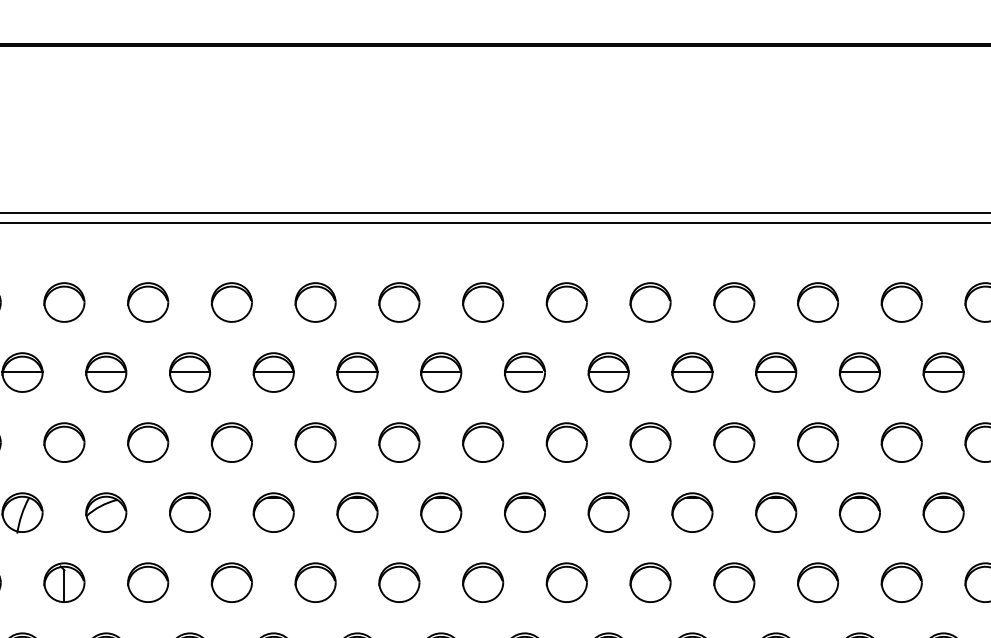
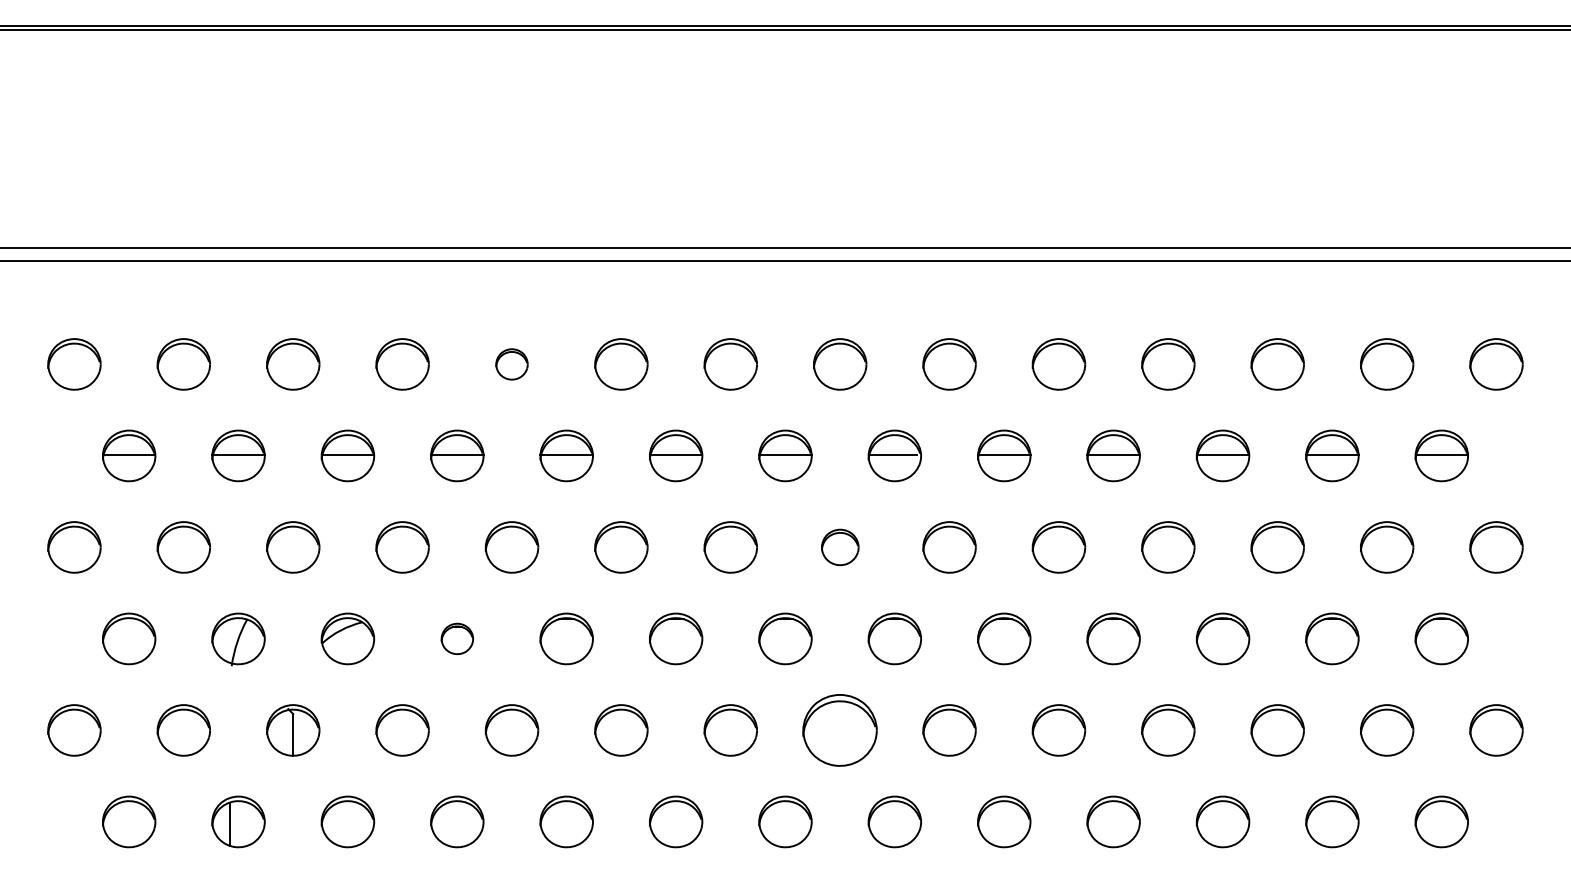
part: (231, 302) -> (511, 364), size x0.6
part: (483, 442) -> (840, 547), size x0.7
part: (190, 512) -> (457, 638), size x0.6
part: (483, 582) -> (840, 730), size x1.4

